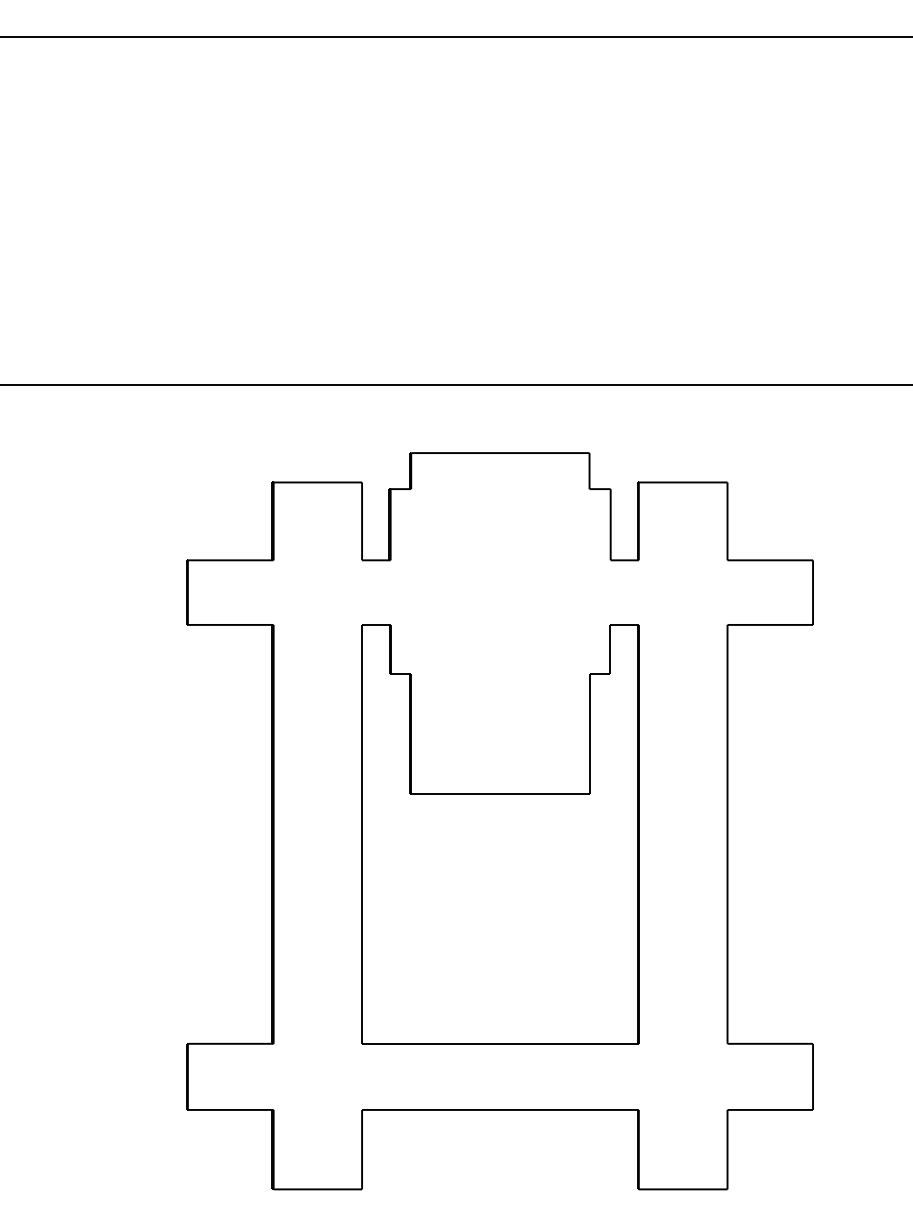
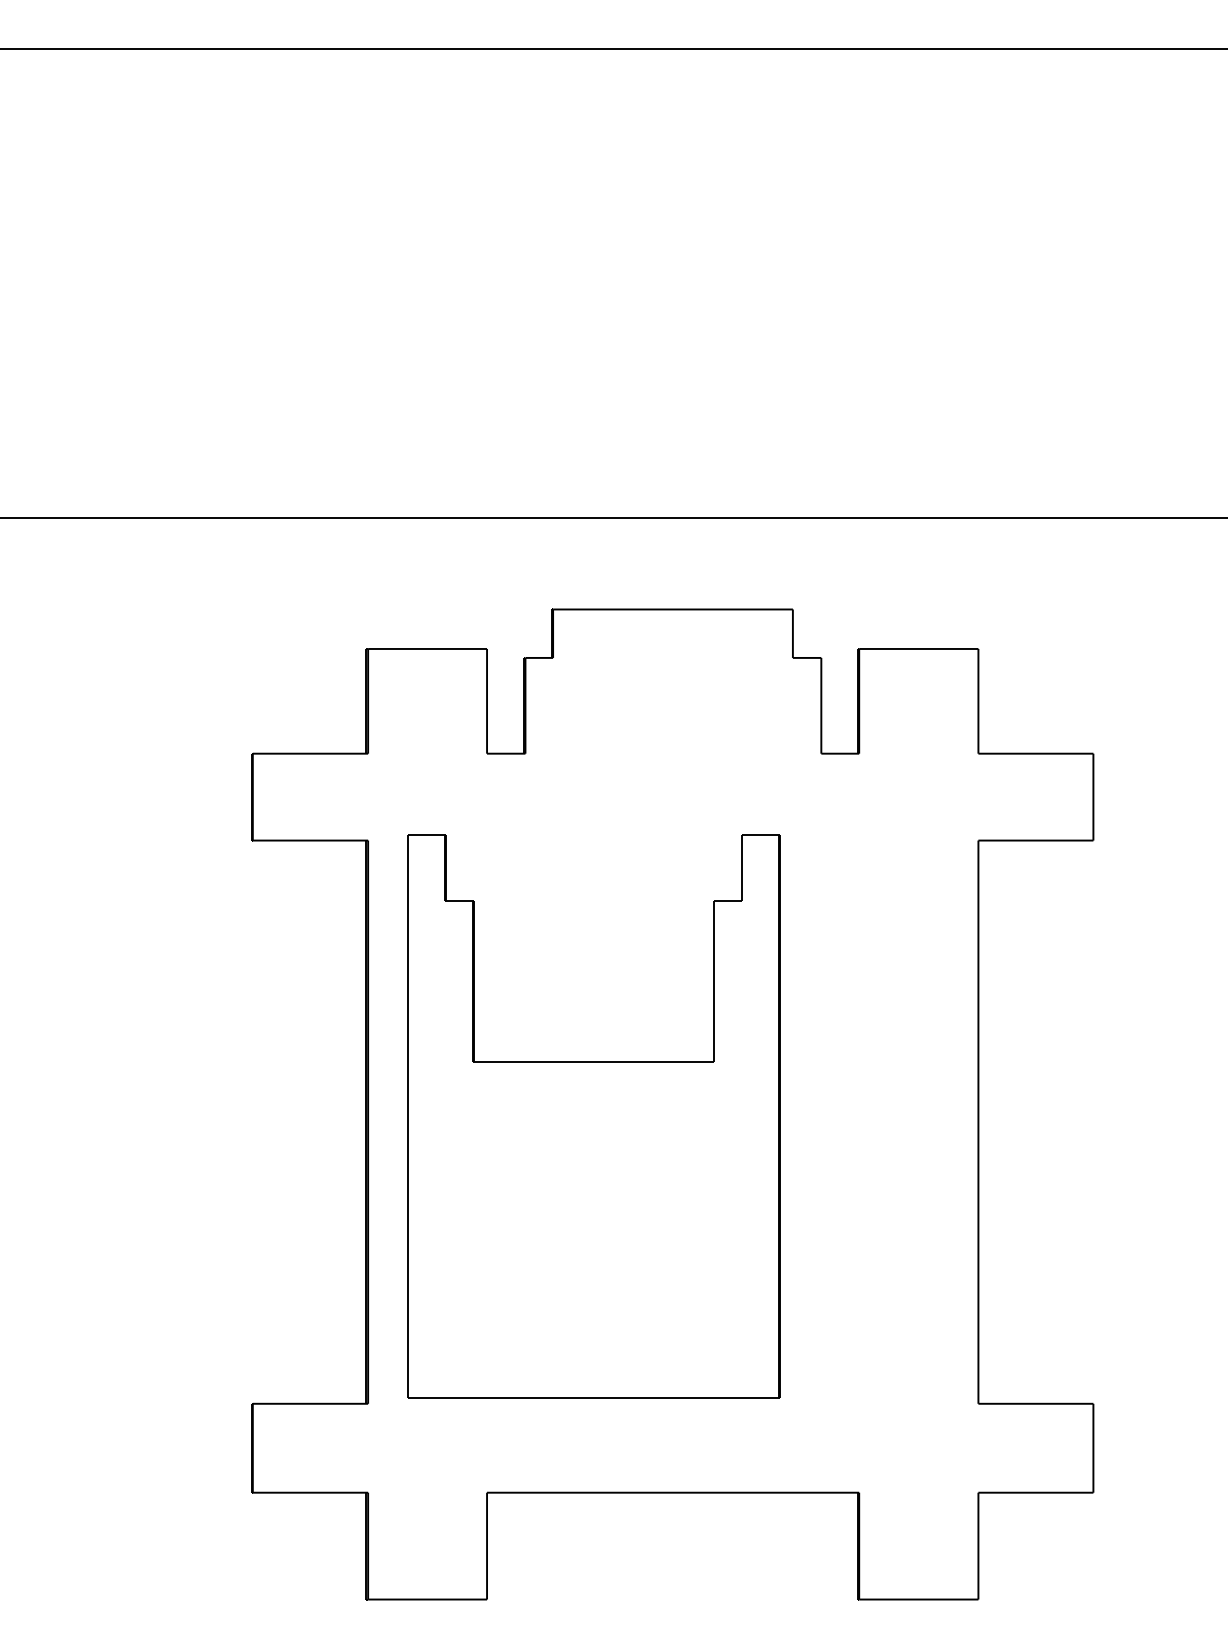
part: (500, 834) -> (593, 1116), moved

